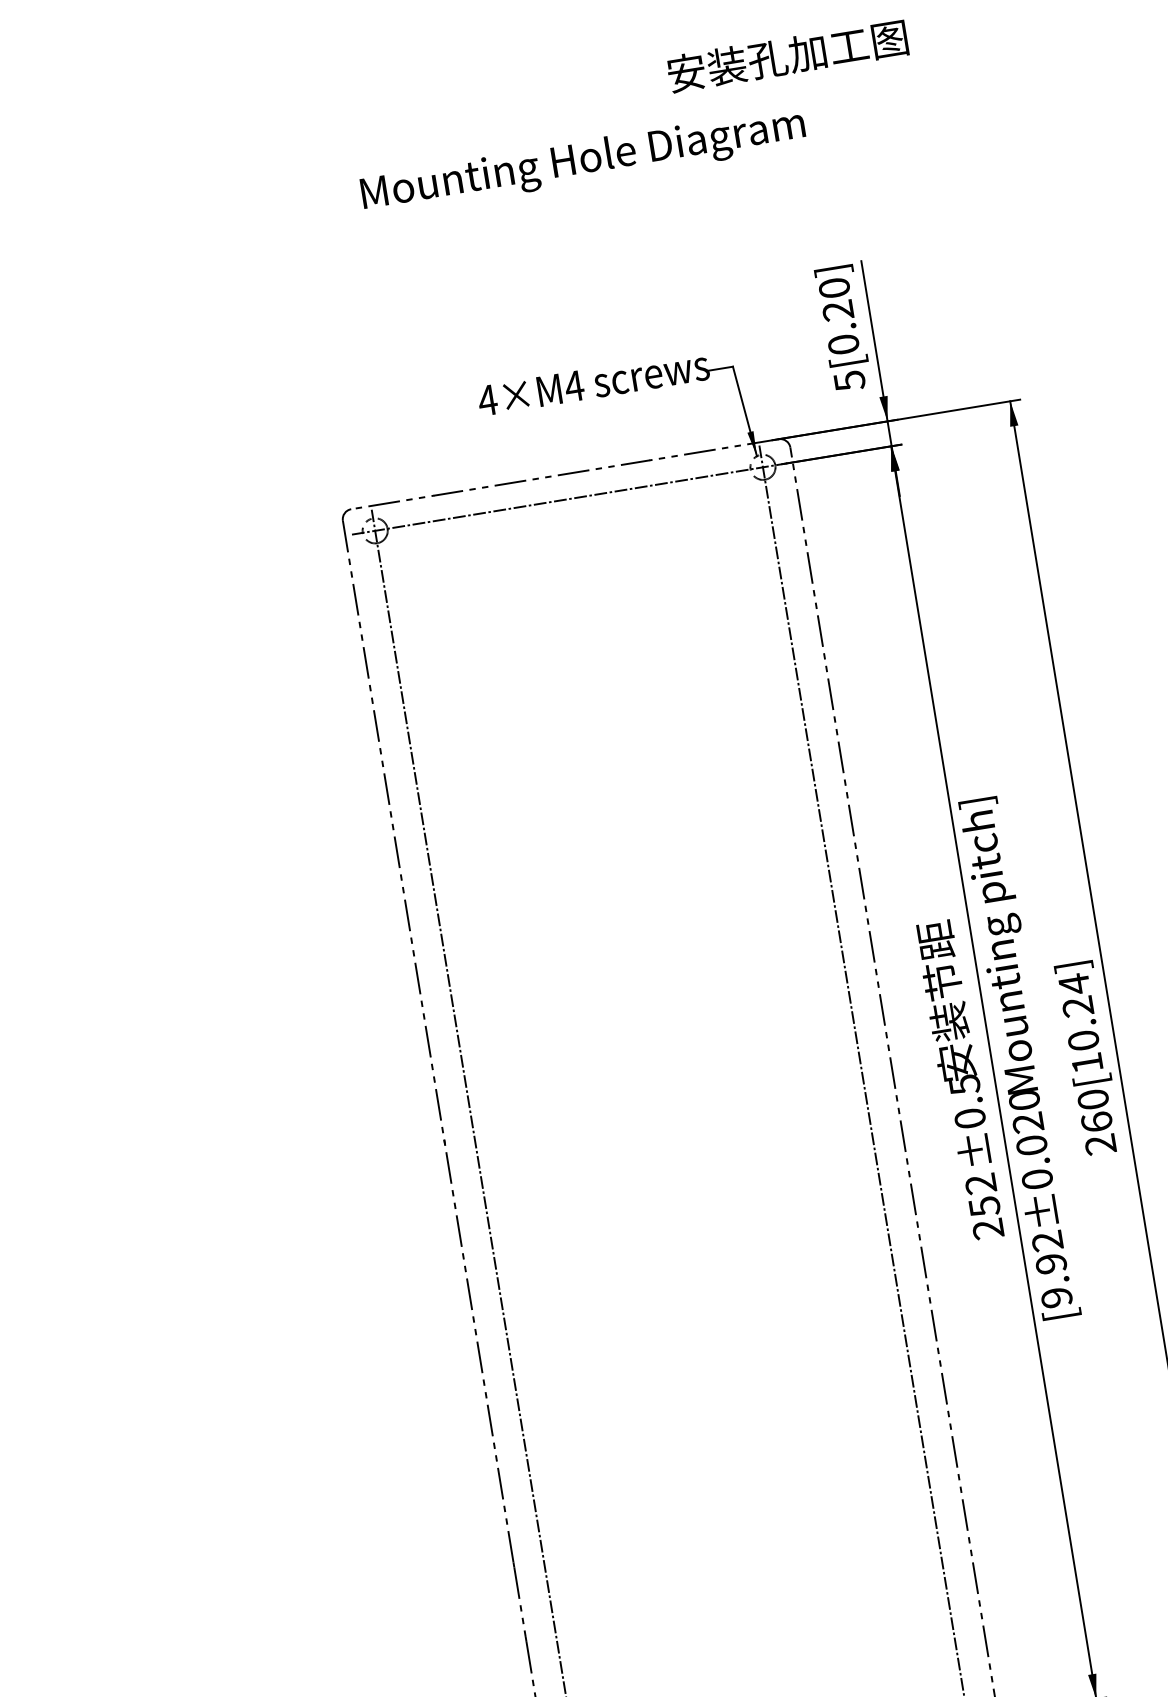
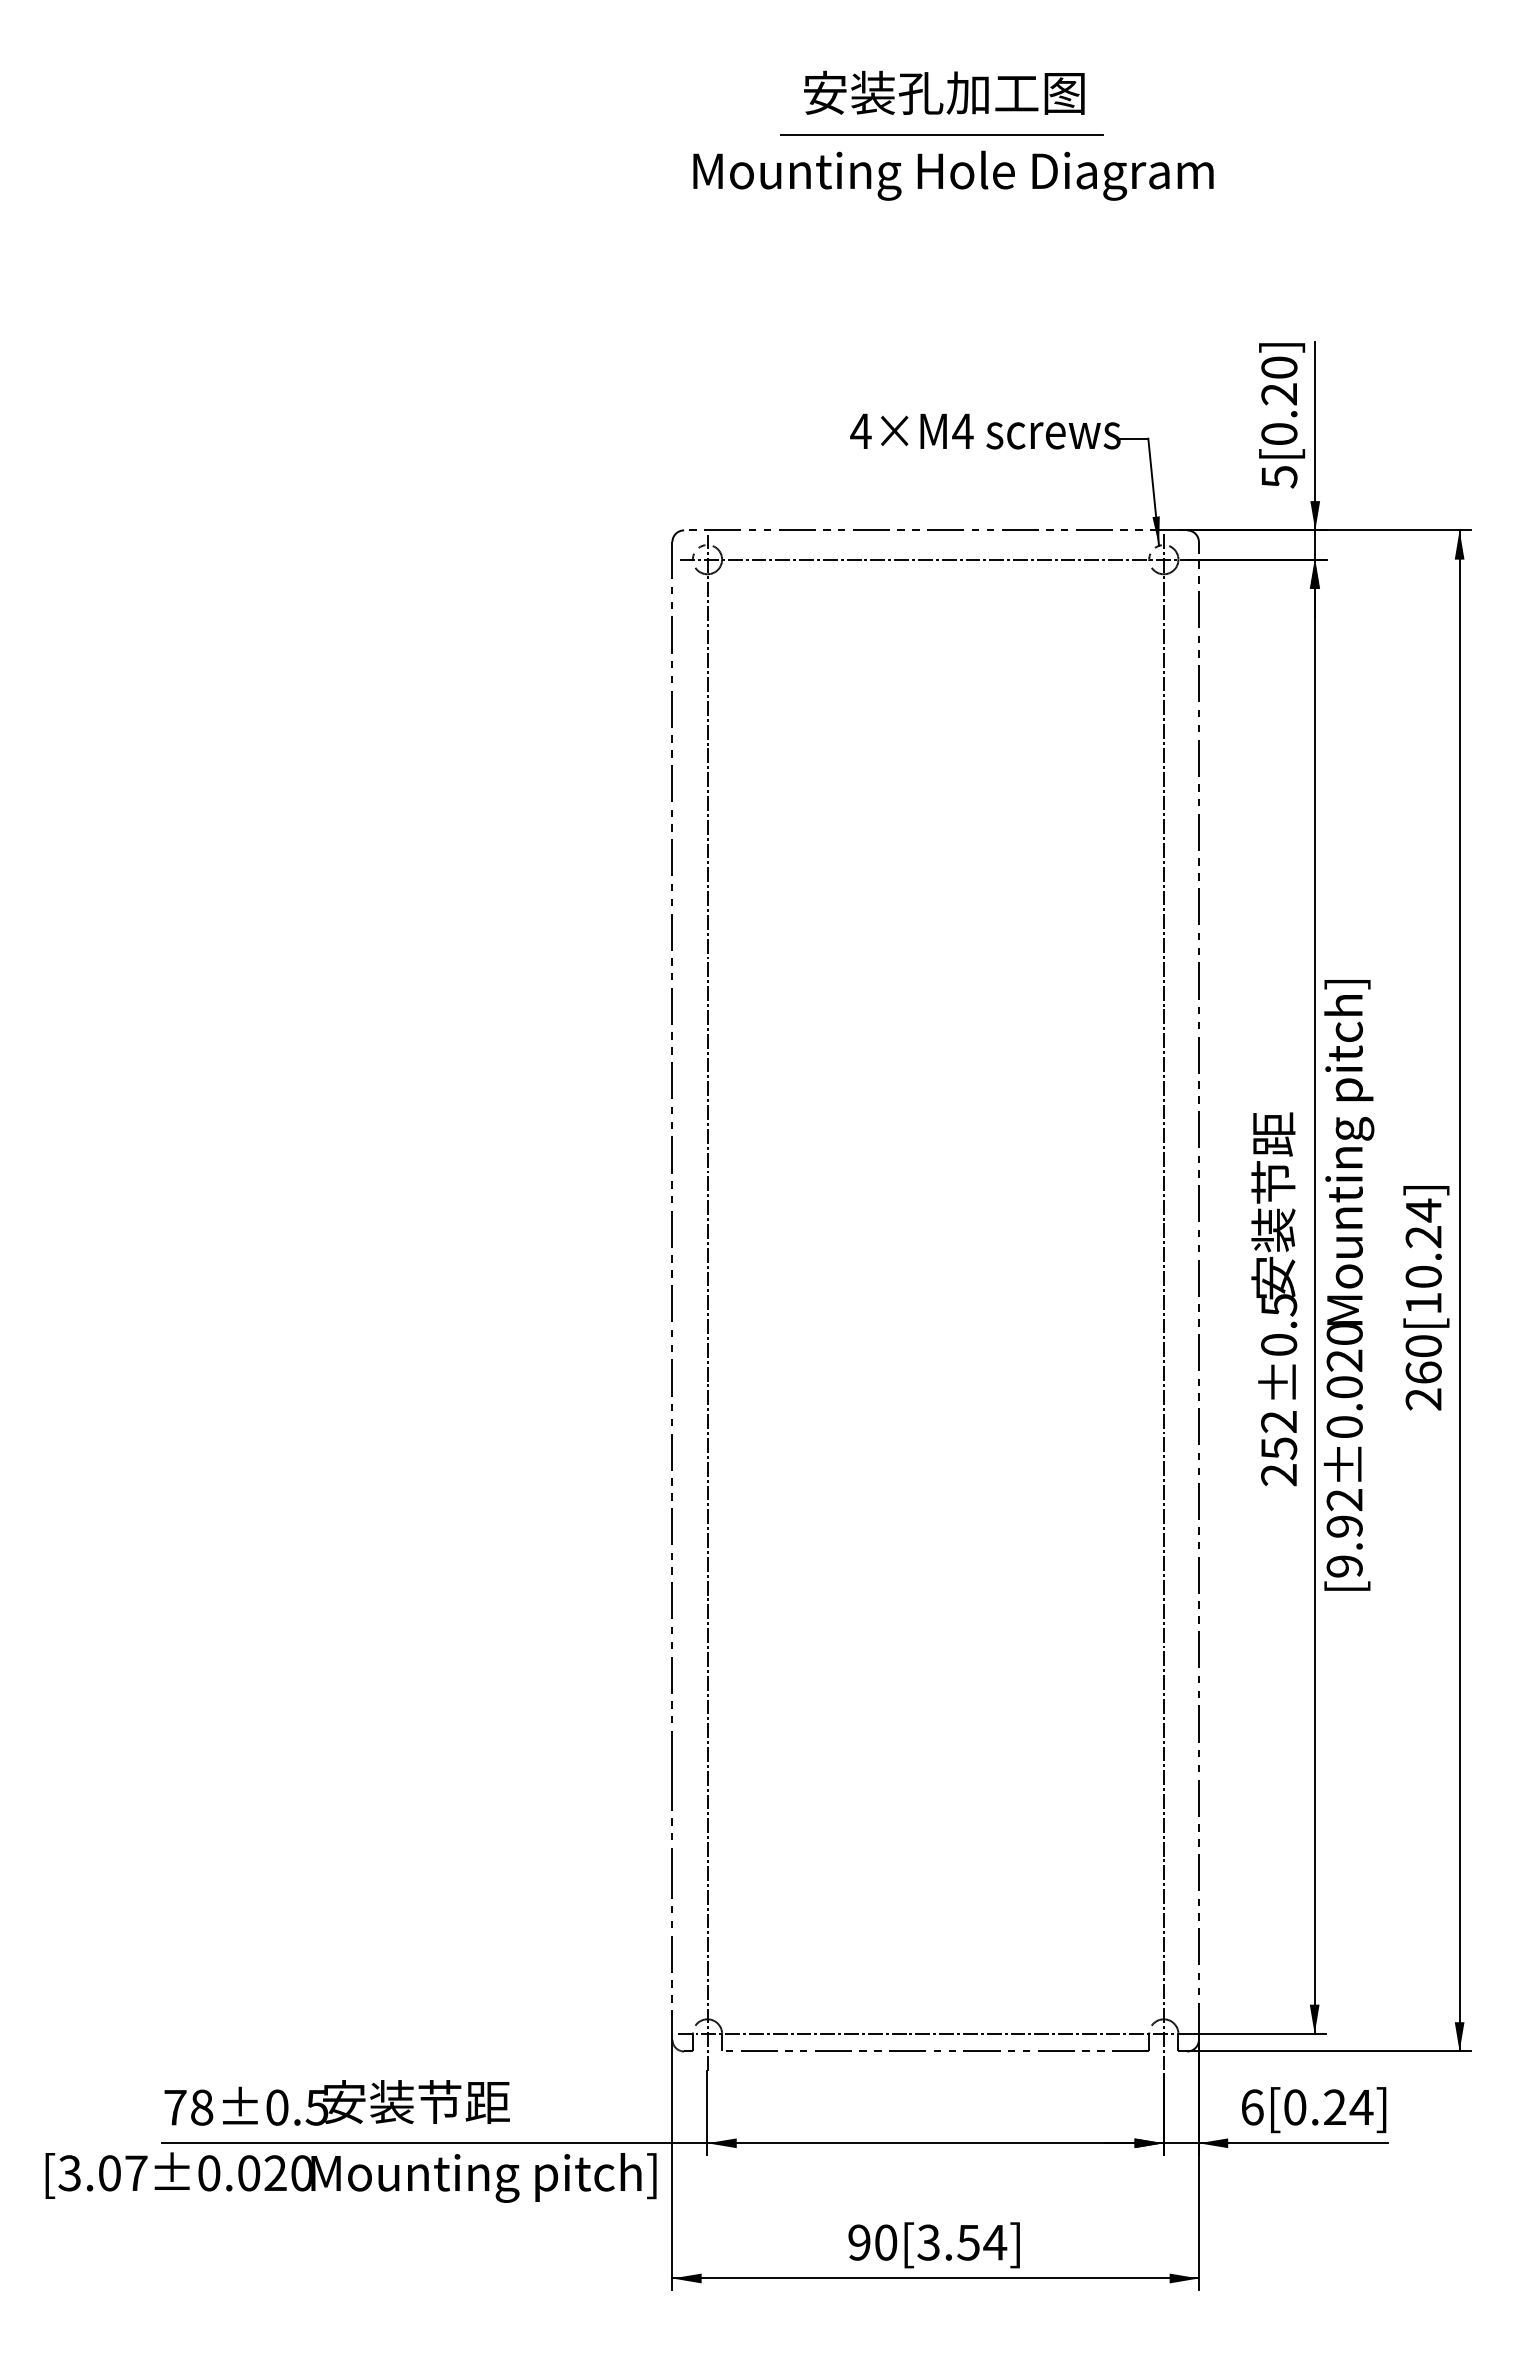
text: (787, 55) -> (944, 92), moved
line: (515, 137) -> (941, 135), added
text: (583, 161) -> (953, 175), moved

